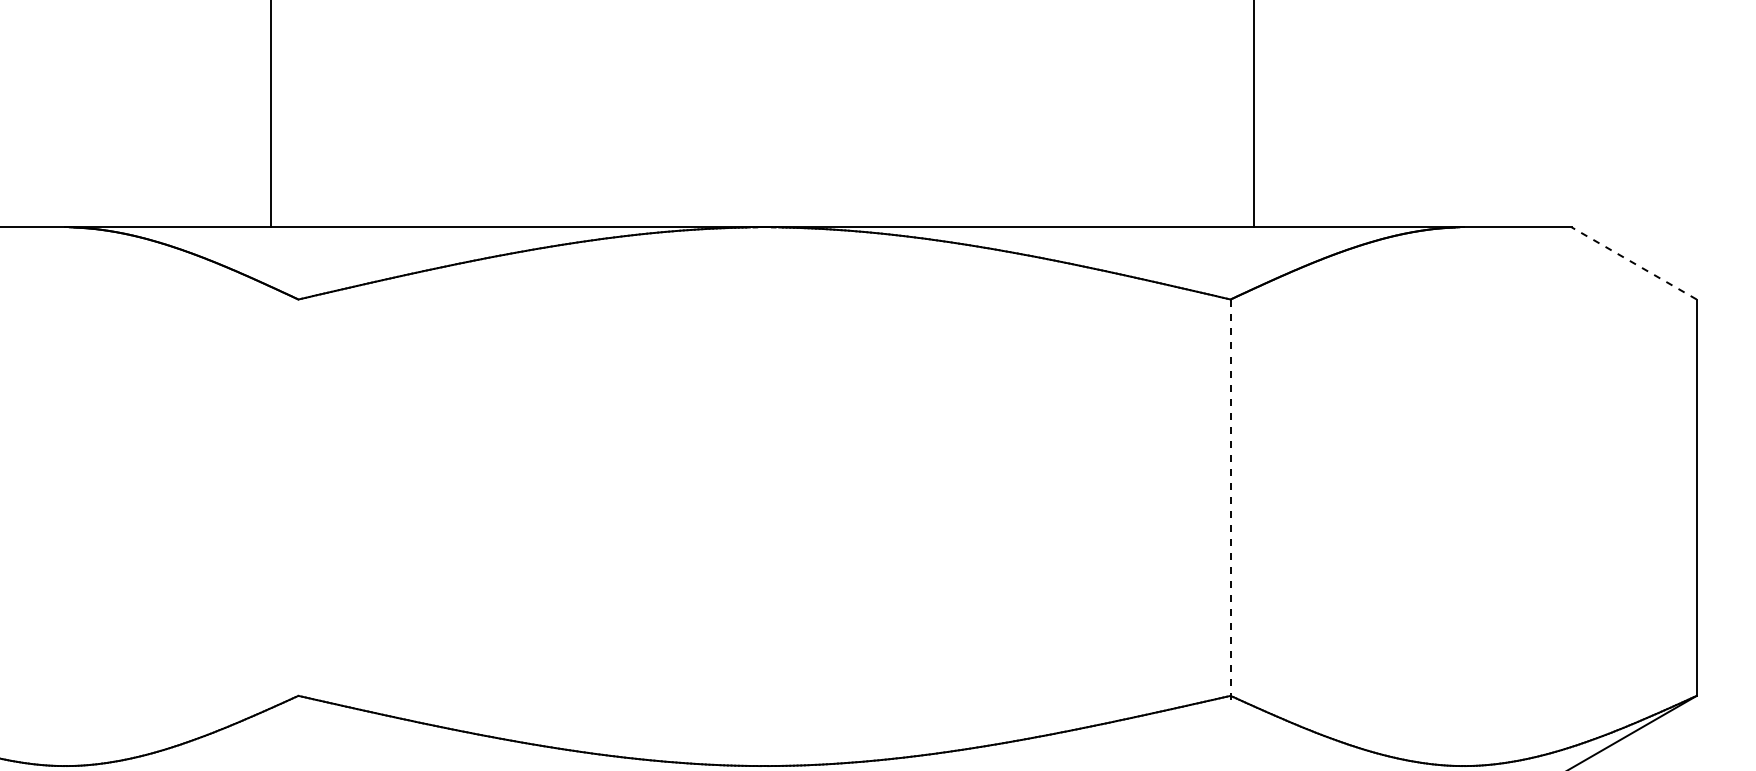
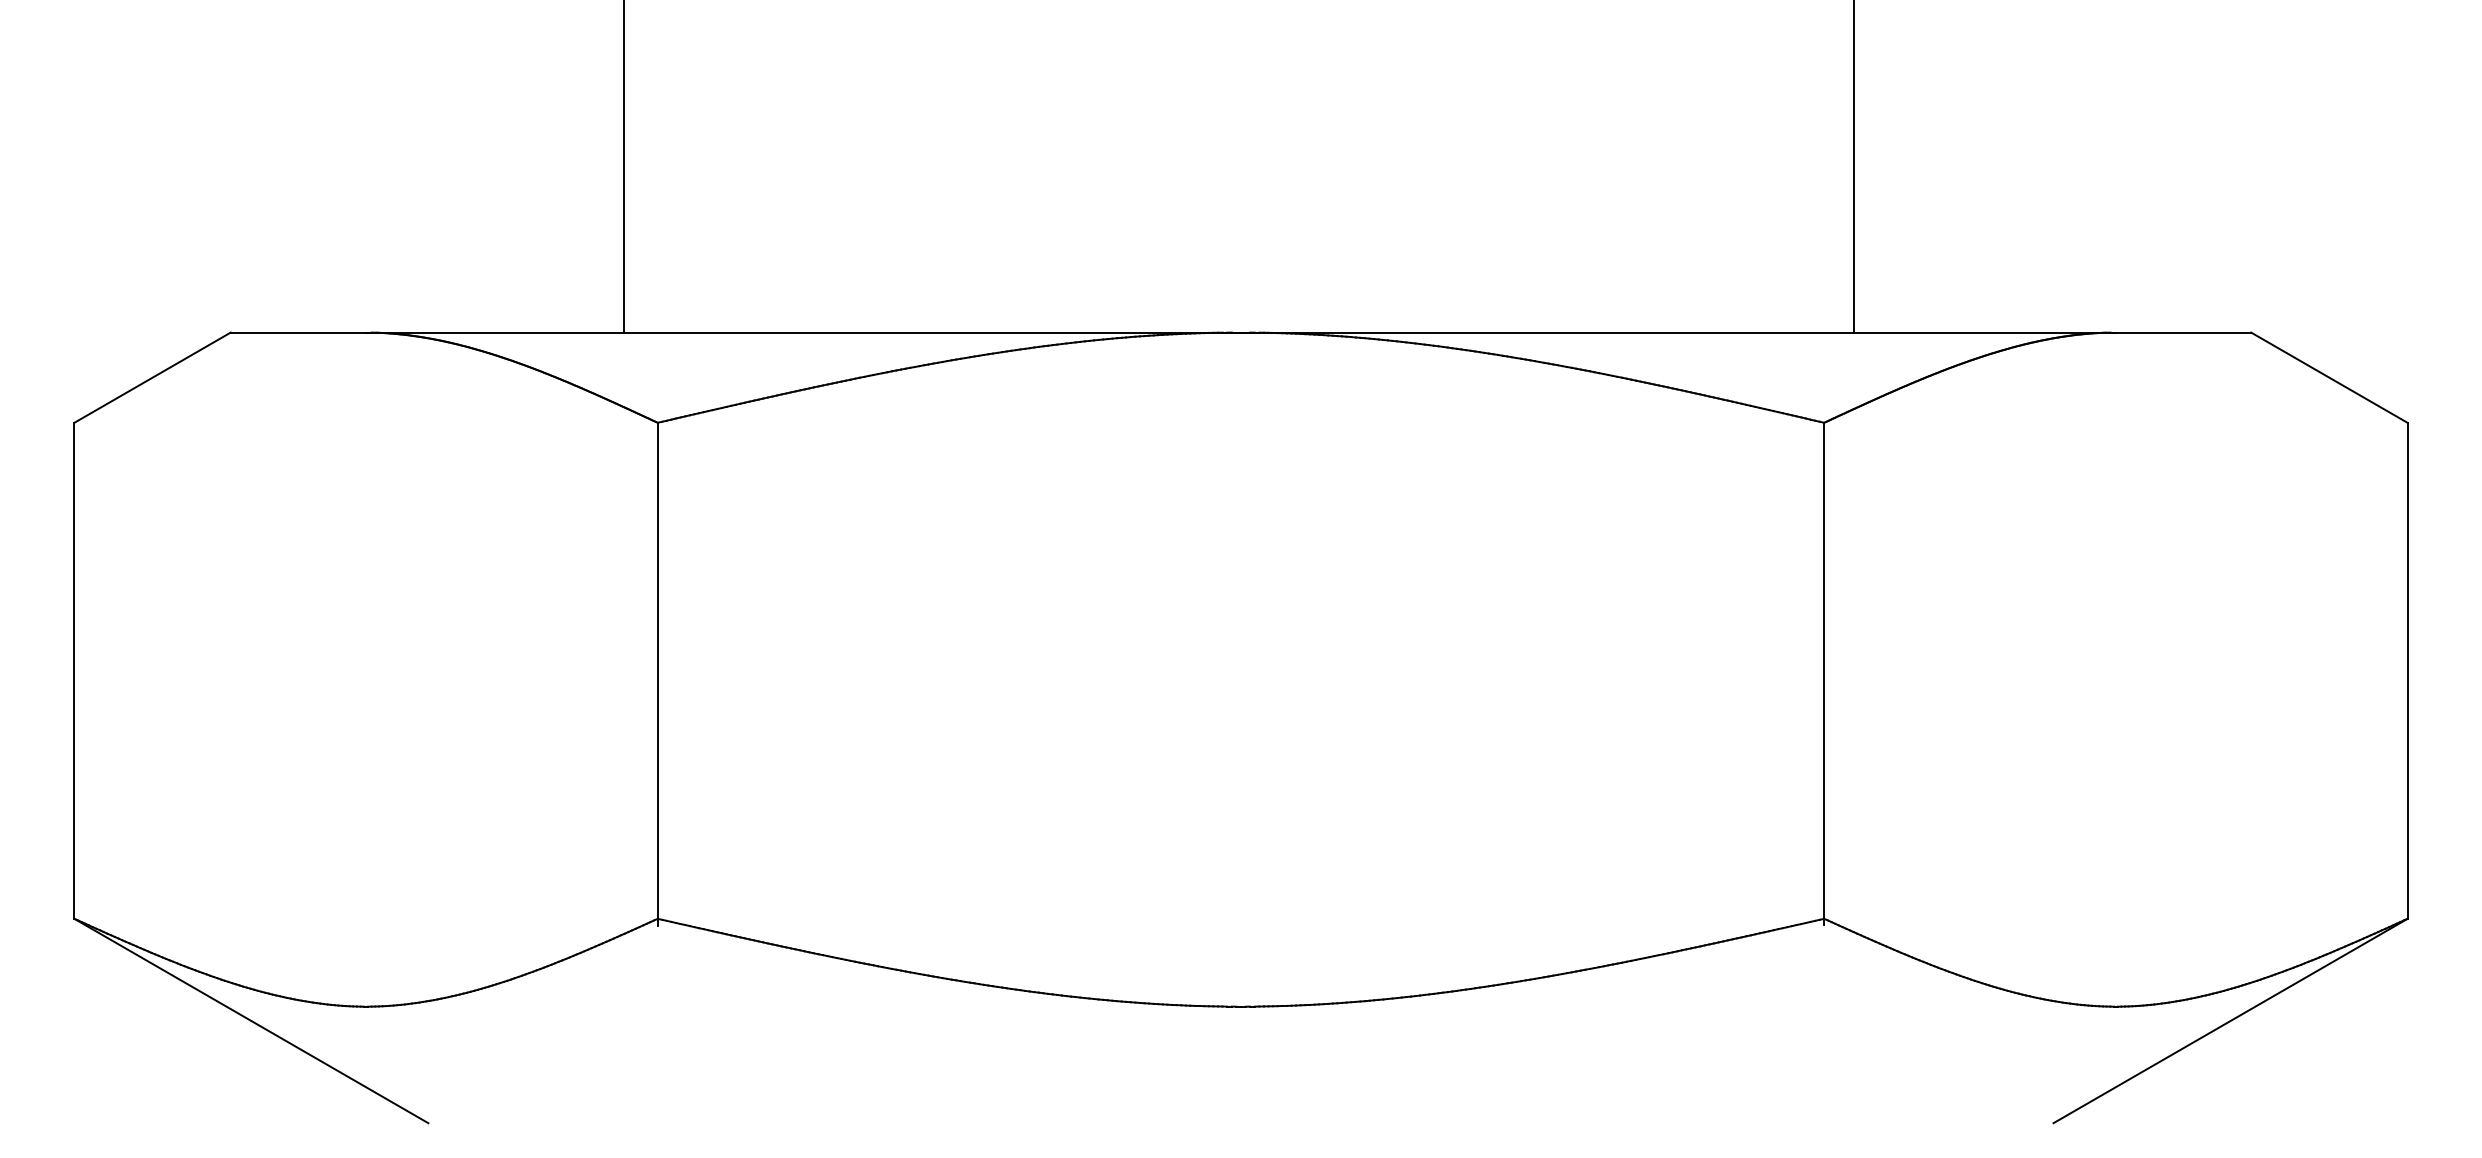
line: (1633, 263) -> (2328, 377), dashed -> solid
line: (1230, 499) -> (1824, 673), dashed -> solid
line: (298, 500) -> (657, 674), added

